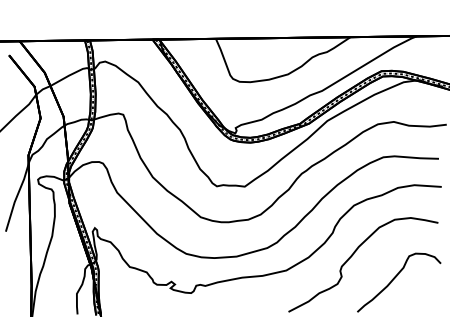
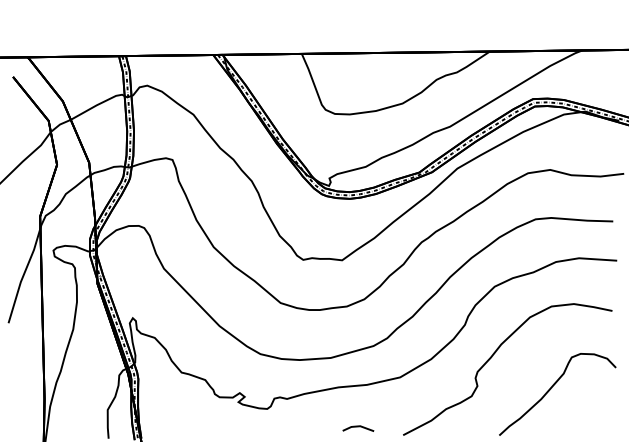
line: (256, 306) -> (358, 427), added

